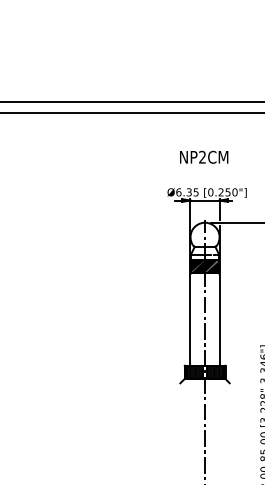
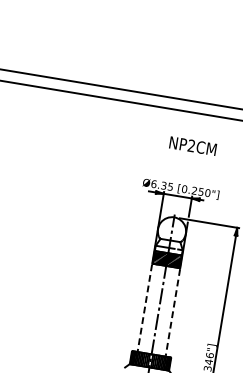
text: (204, 156) -> (193, 145), moved
line: (190, 319) -> (144, 307), solid -> dashed
line: (219, 319) -> (172, 312), solid -> dashed

